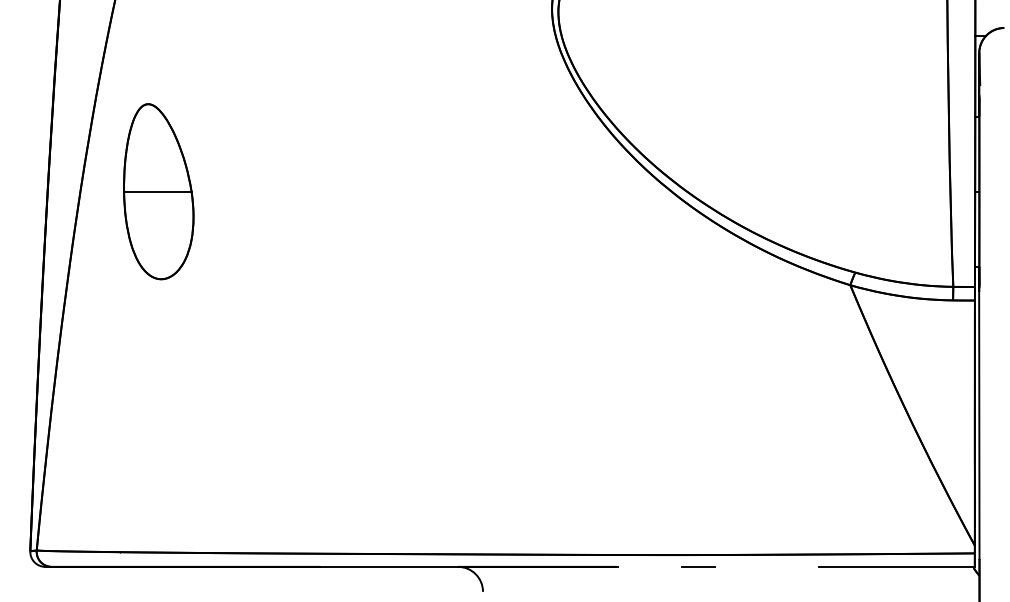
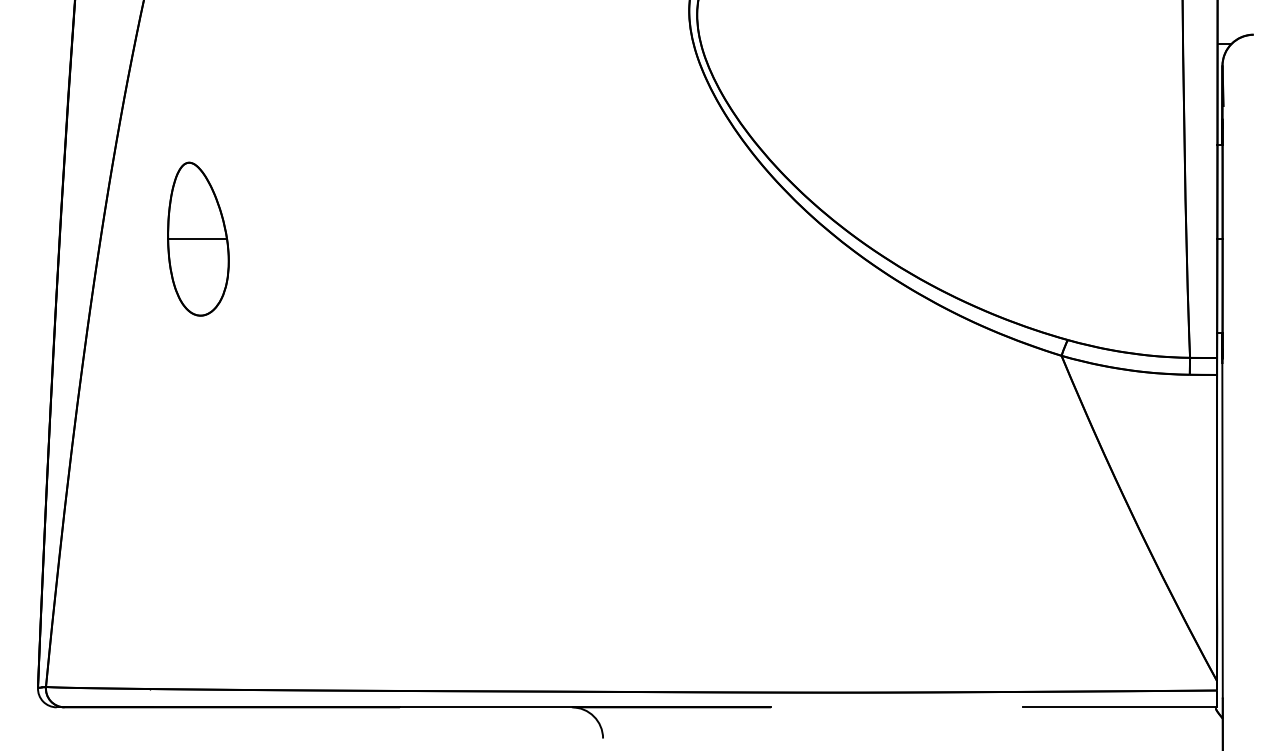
part: (158, 191) -> (197, 238), size x0.7
line: (698, 566) -> (872, 706), removed

